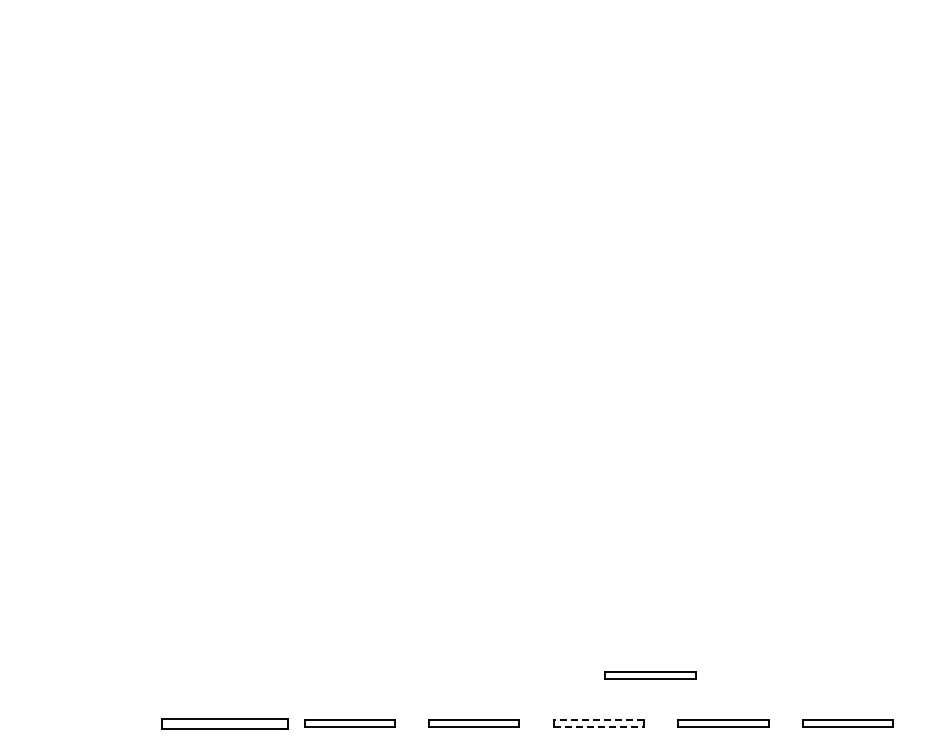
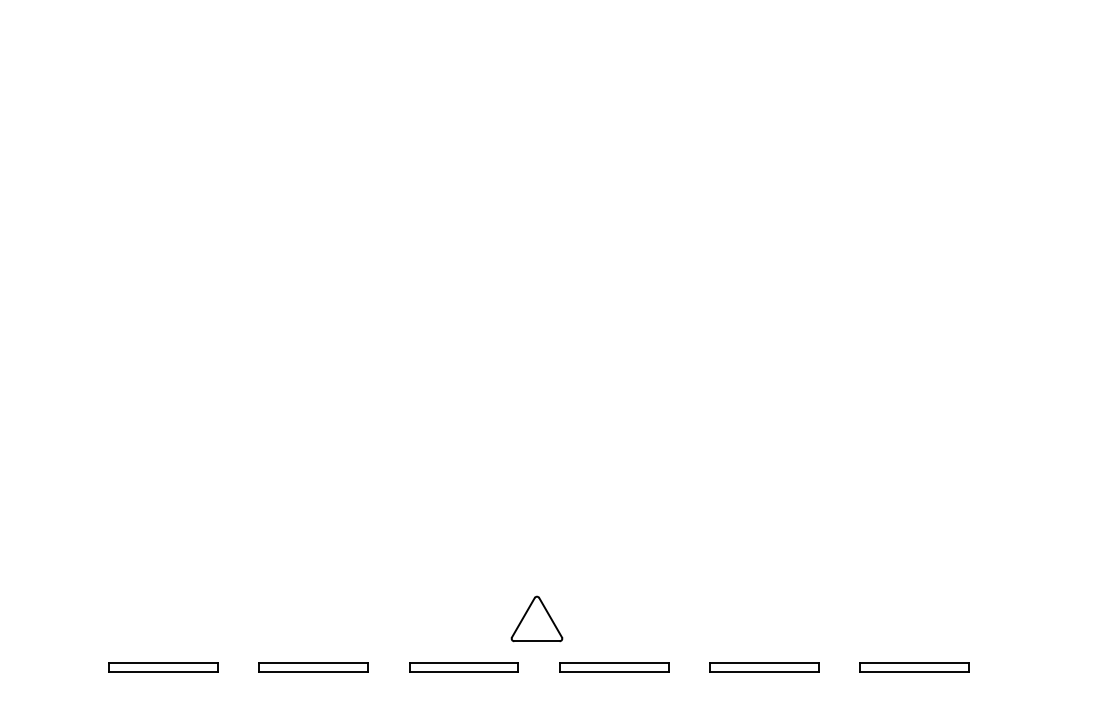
part: (650, 675) -> (676, 609), removed
part: (534, 683) -> (536, 618), added
line: (598, 720) -> (613, 663), dashed -> solid
part: (224, 723) -> (162, 667), size x0.71
line: (599, 727) -> (615, 672), dashed -> solid

